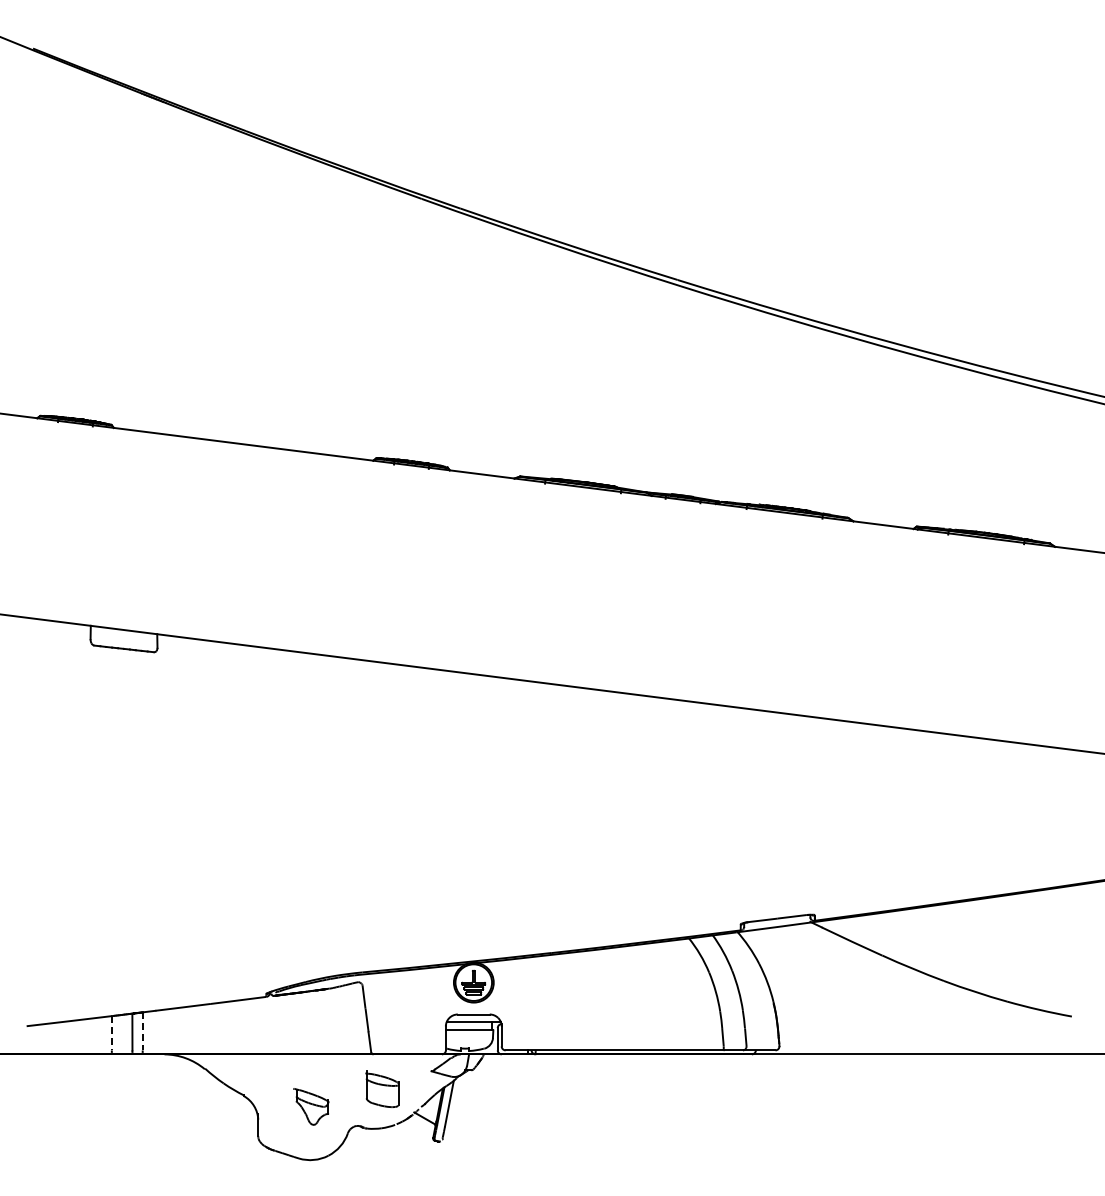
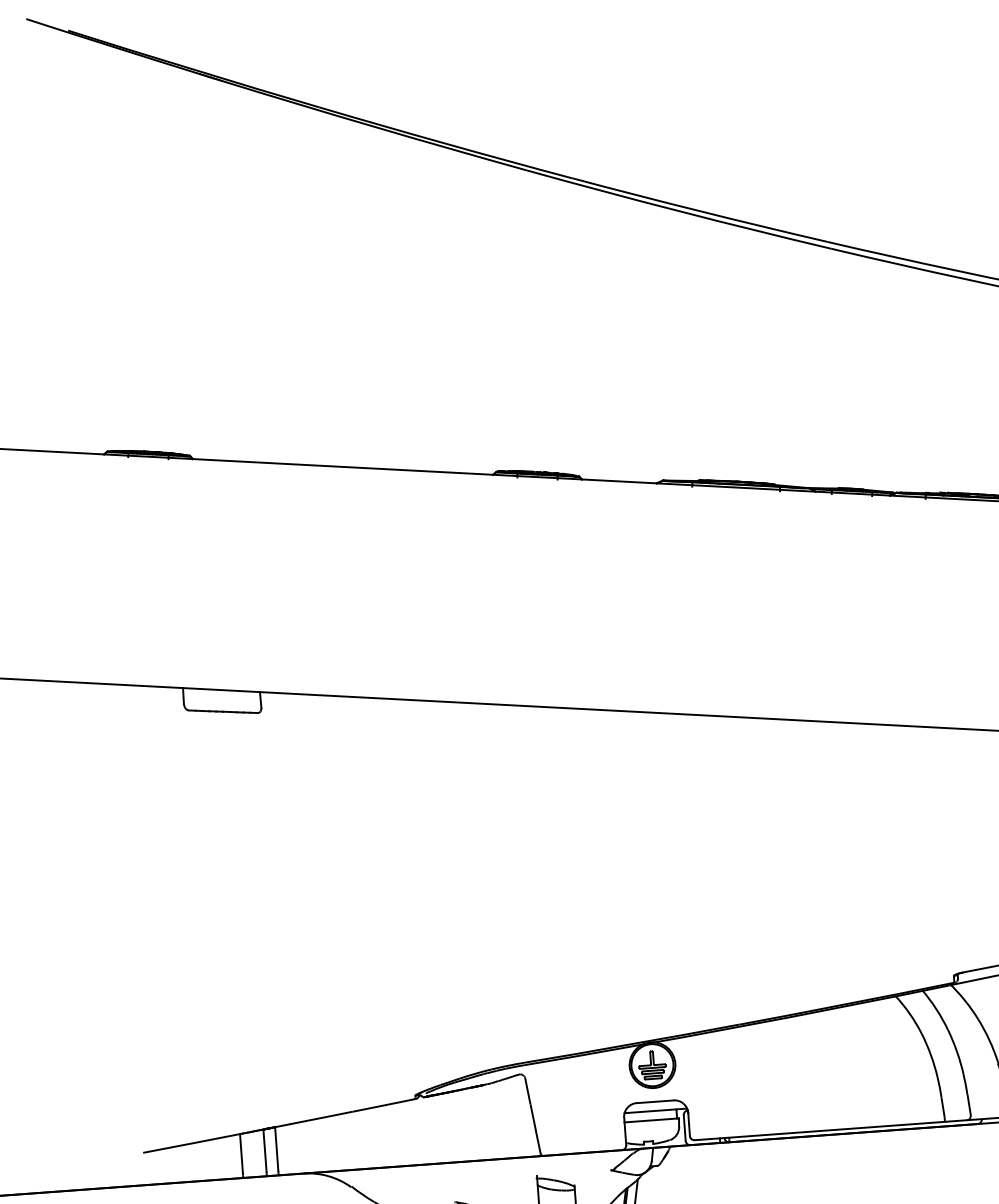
line: (142, 1031) -> (276, 1149), dashed -> solid
line: (111, 1033) -> (241, 1154), dashed -> solid

